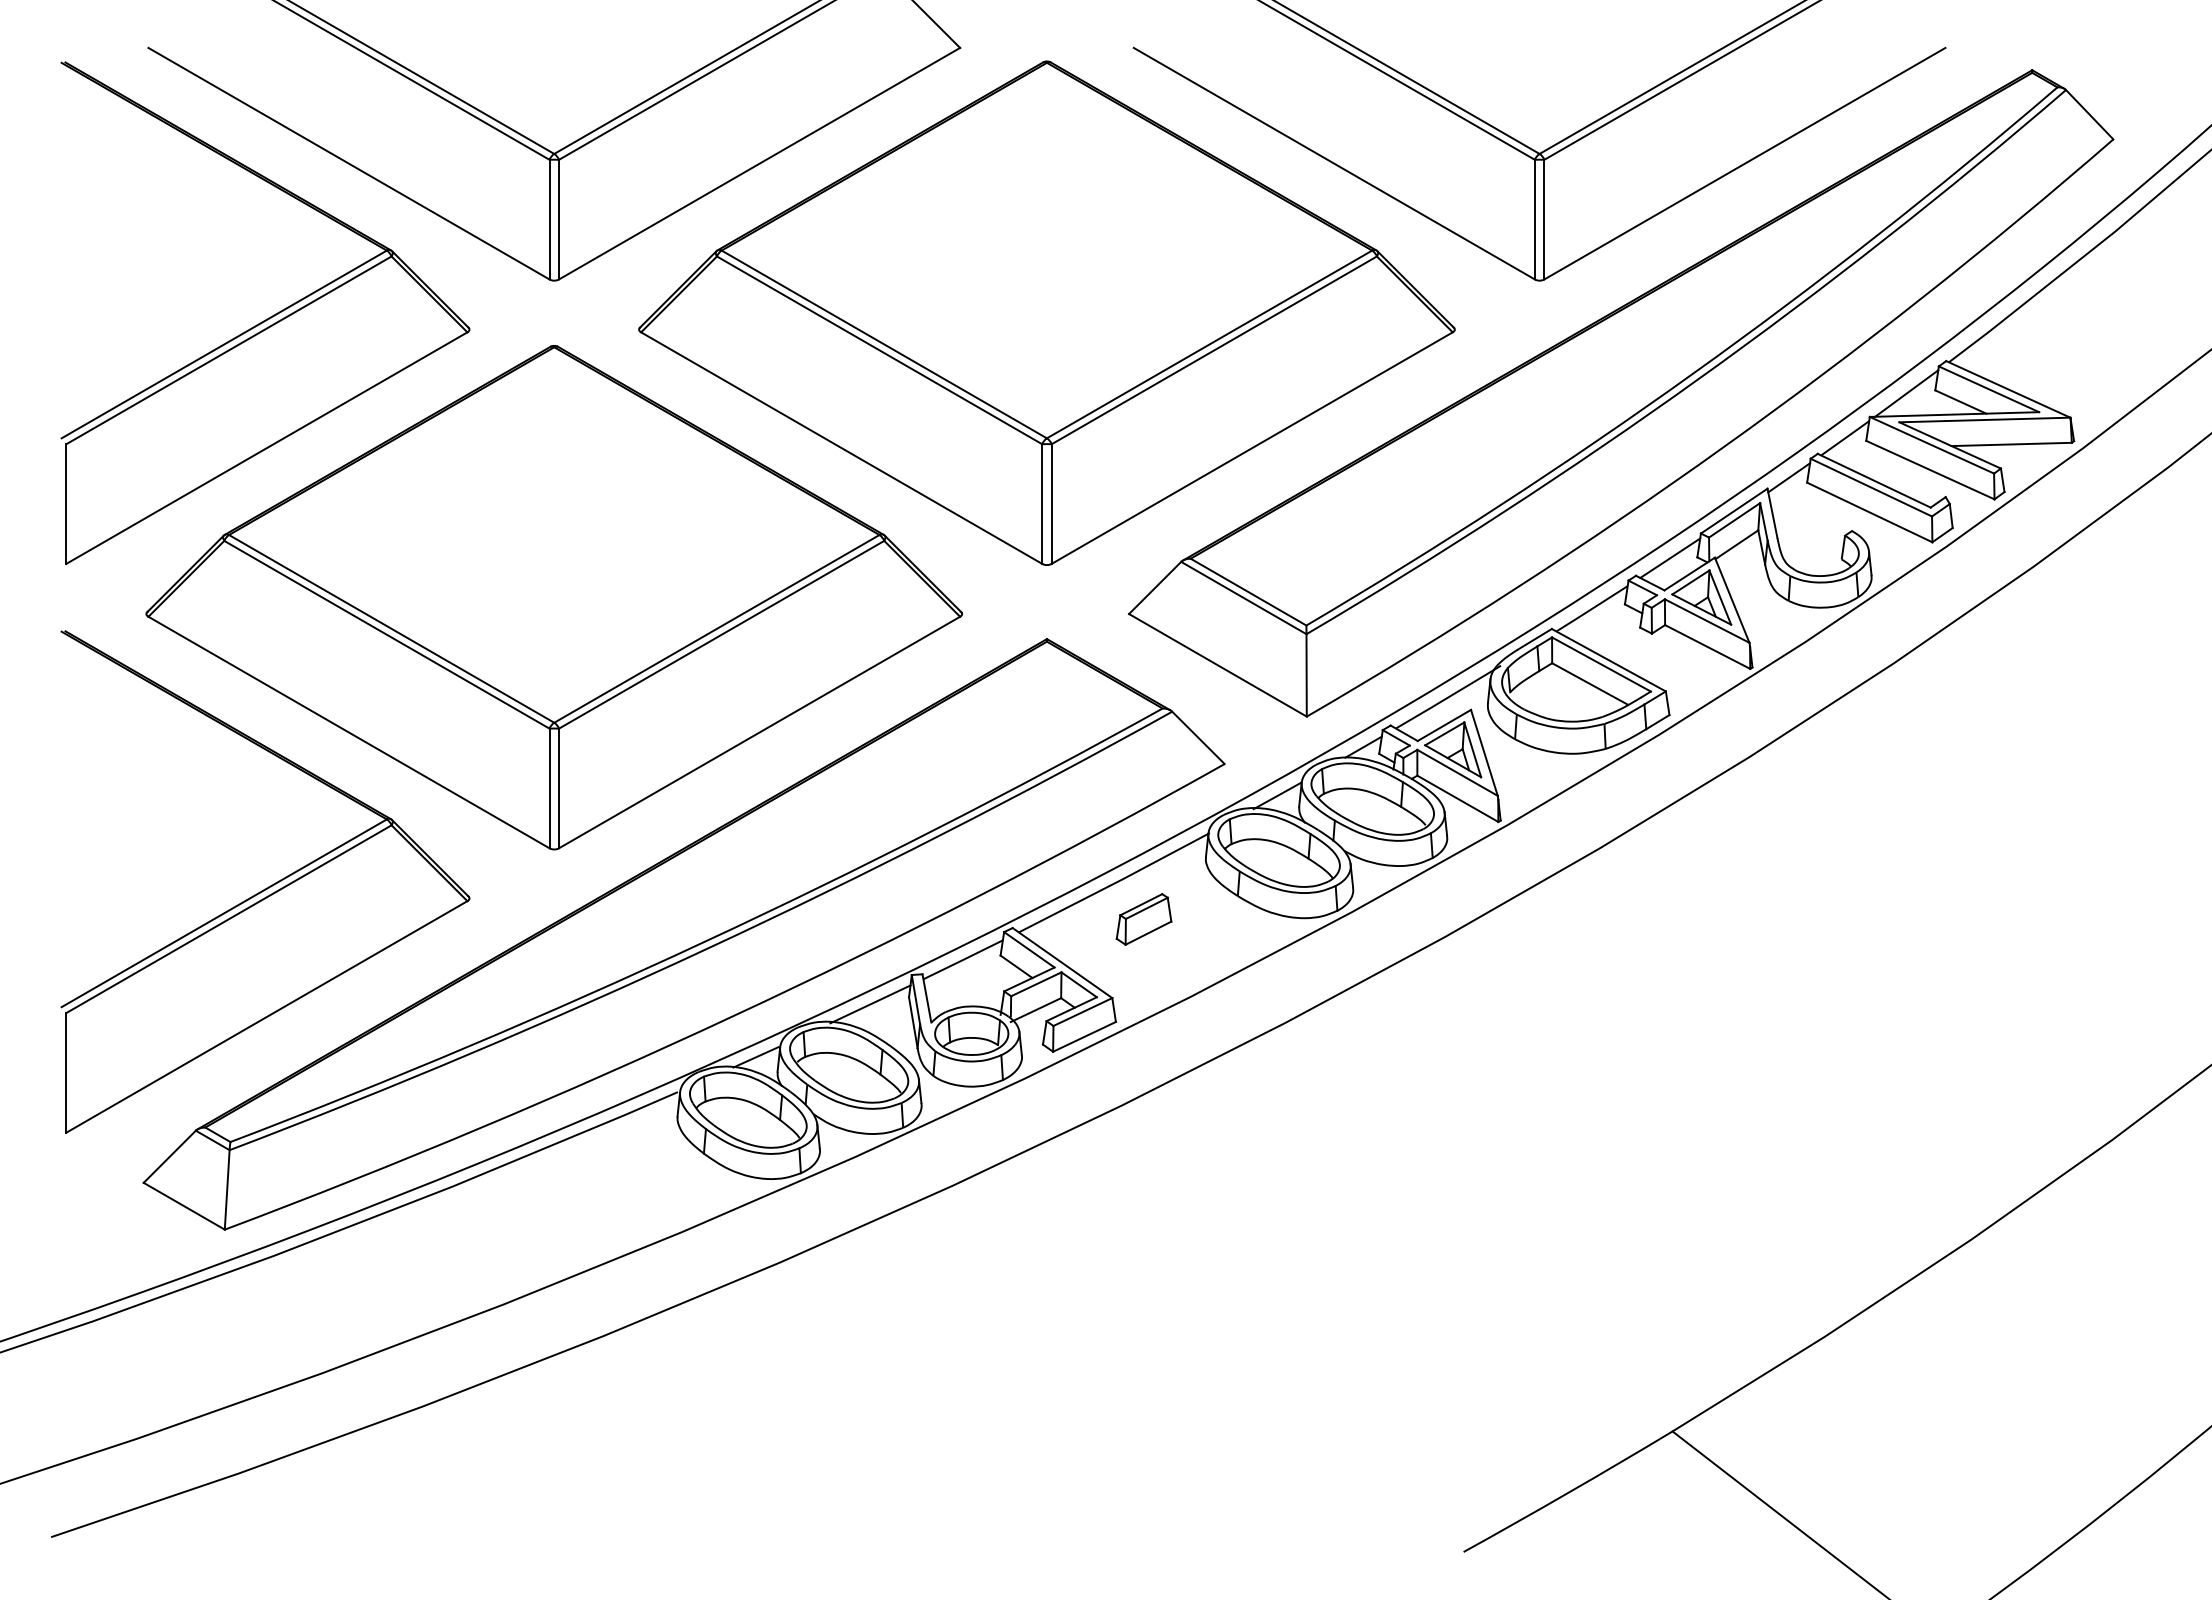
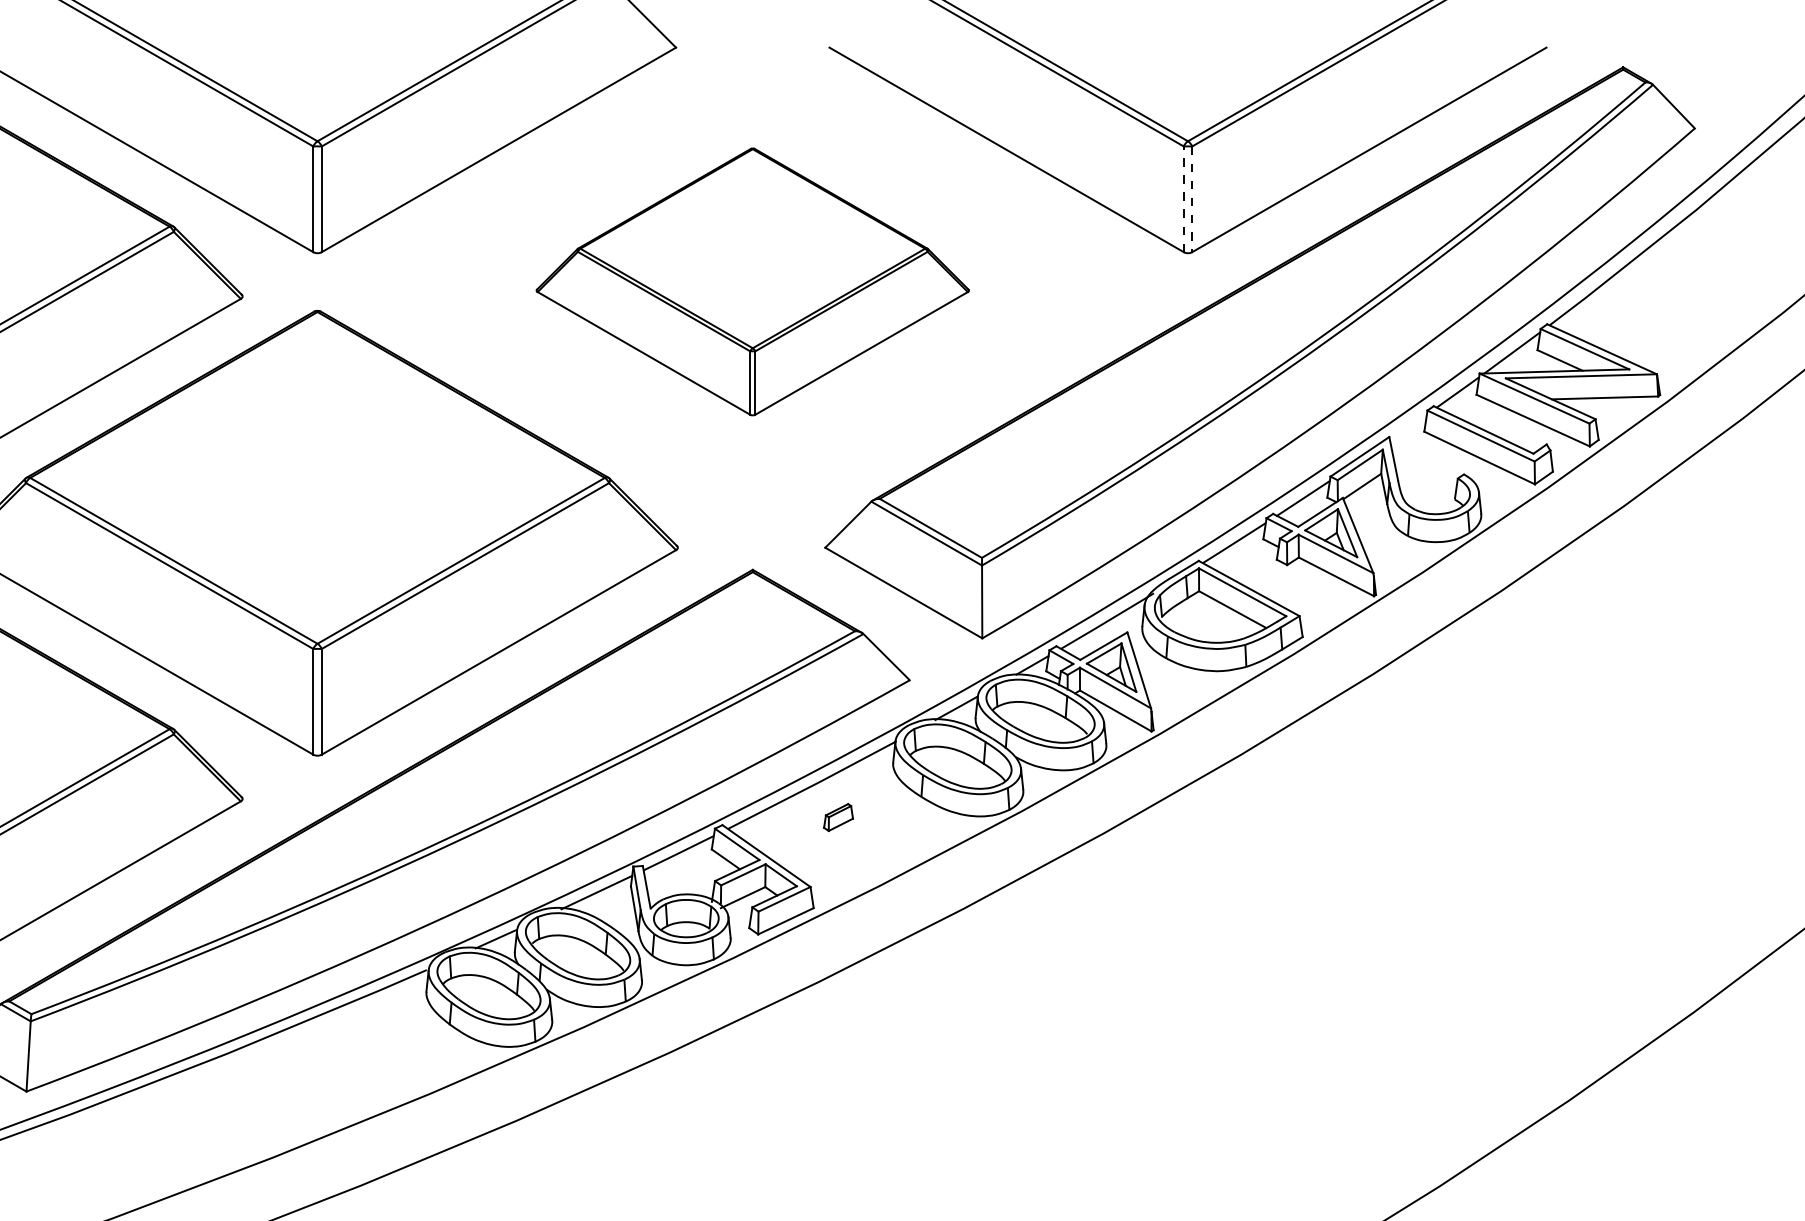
line: (1534, 219) -> (1183, 199), solid -> dashed
line: (1544, 219) -> (1192, 199), solid -> dashed
part: (1046, 312) -> (752, 281), size x0.6
line: (1789, 477) -> (1408, 427), removed
part: (1143, 919) -> (838, 817), size x0.6

